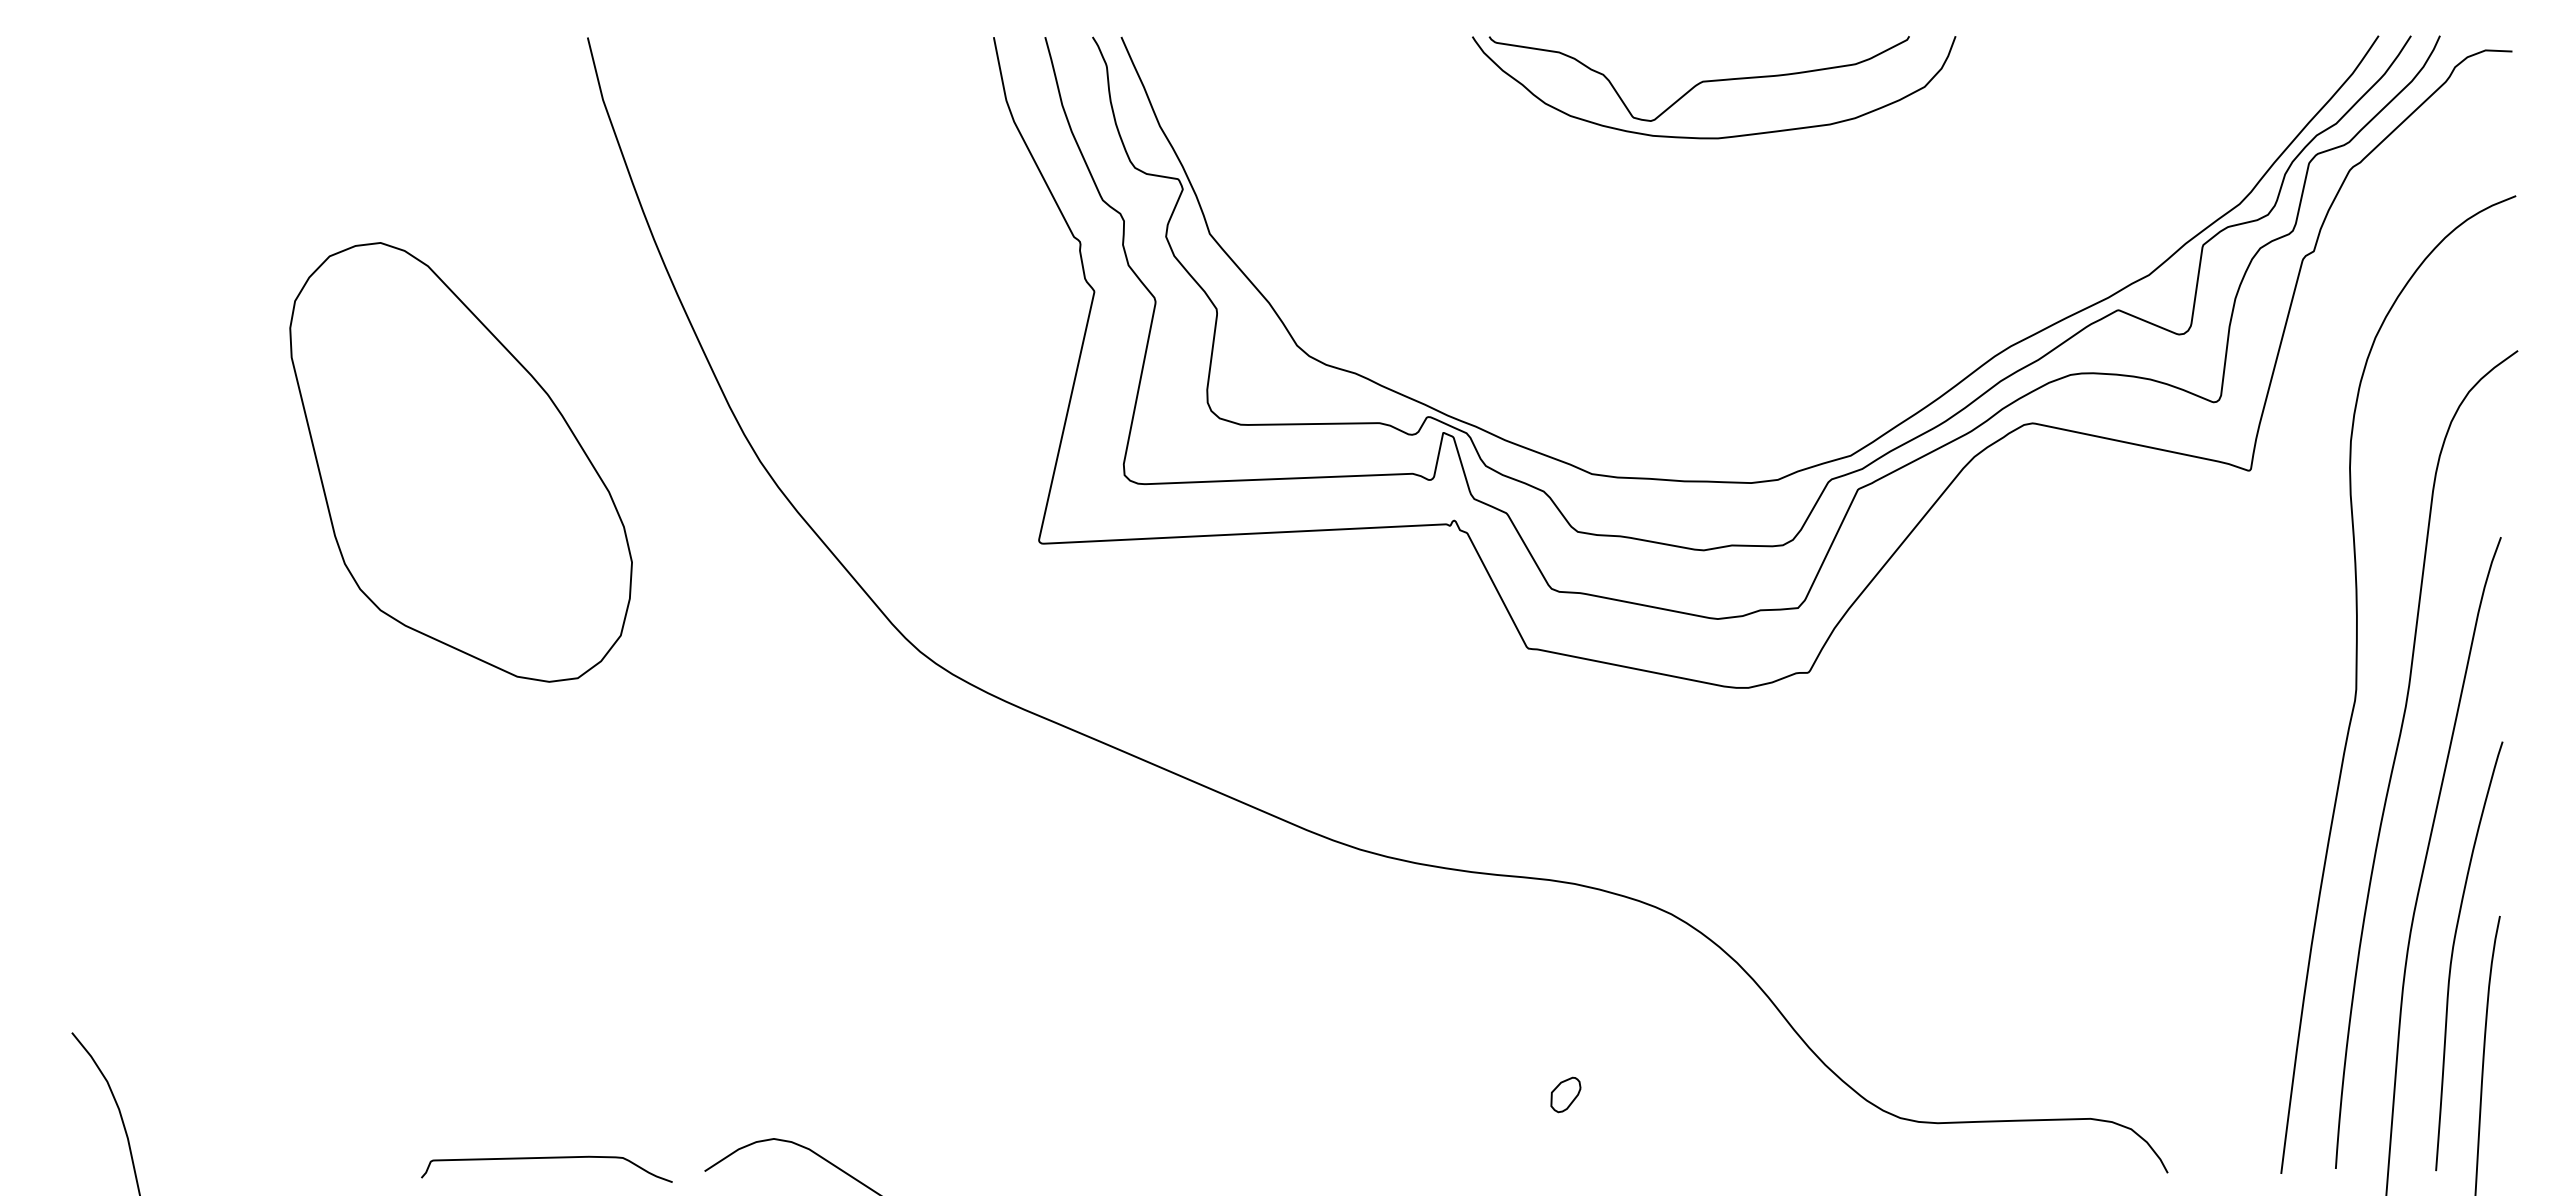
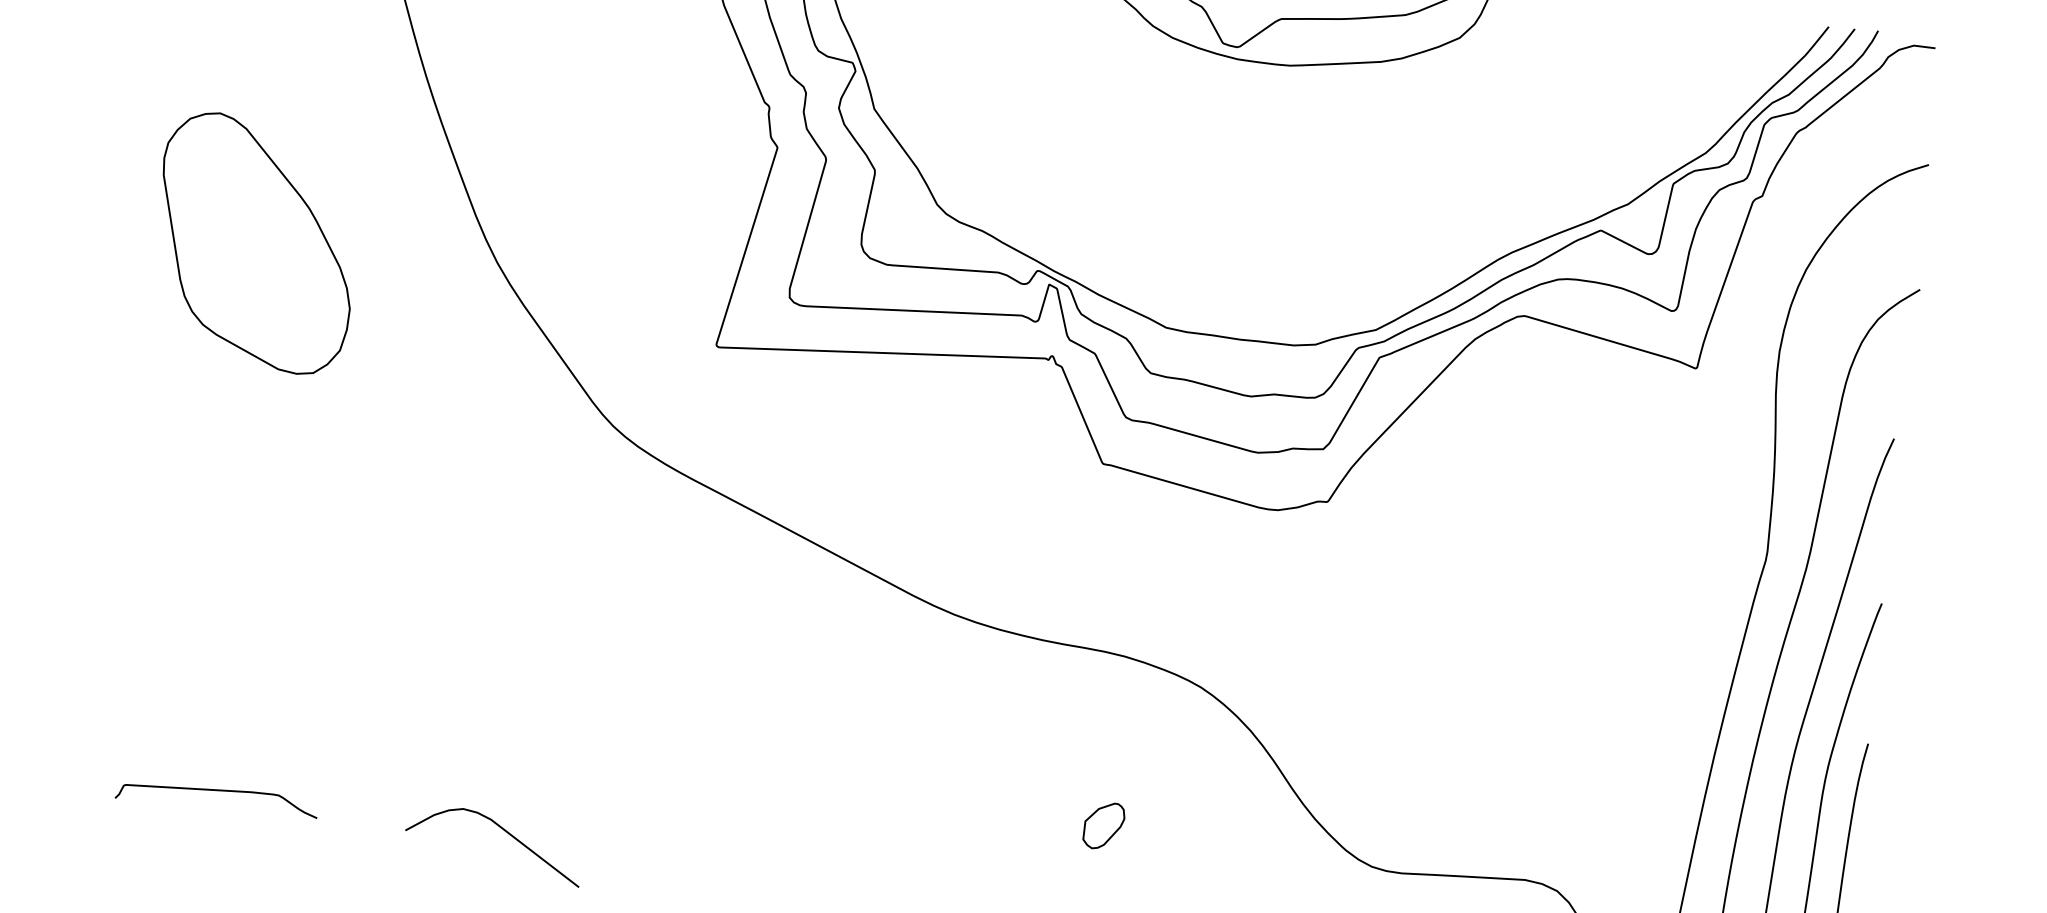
part: (461, 462) -> (256, 243), size x0.71
part: (1565, 1094) -> (1103, 825), size x1.67
curve: (546, 1158) -> (217, 790), moved

